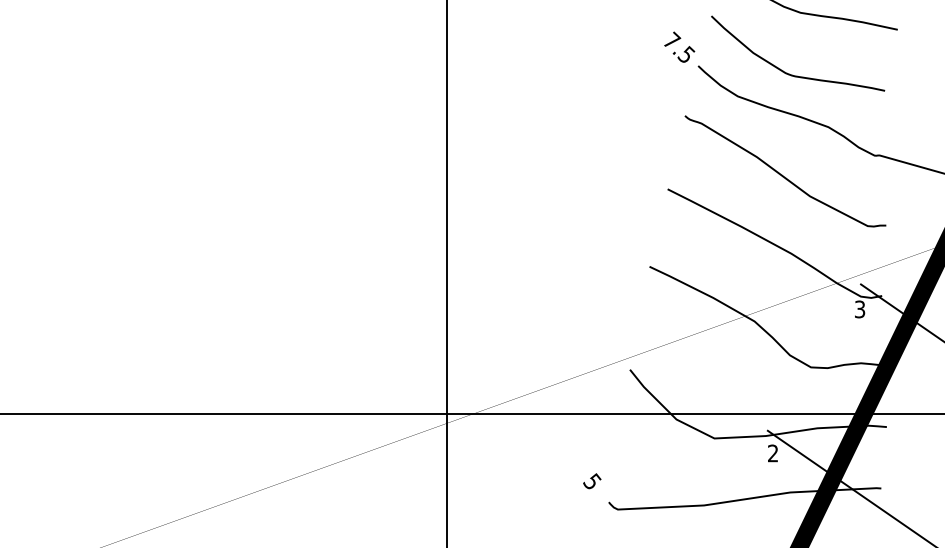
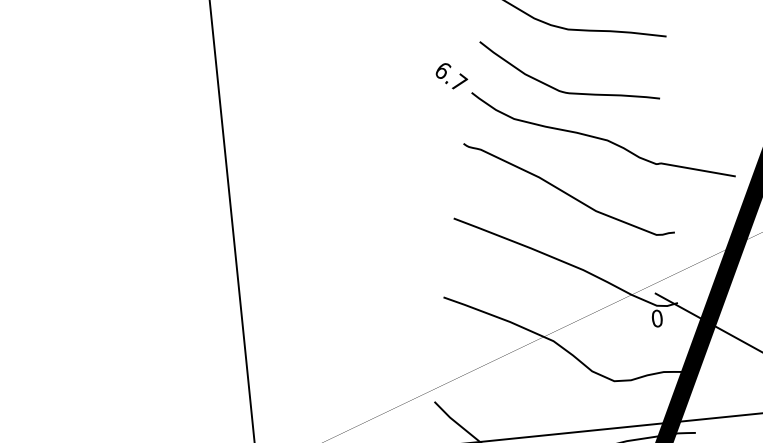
text: (680, 46) -> (452, 75), 7.5 -> 6.7
text: (859, 309) -> (656, 318), 3 -> 0

